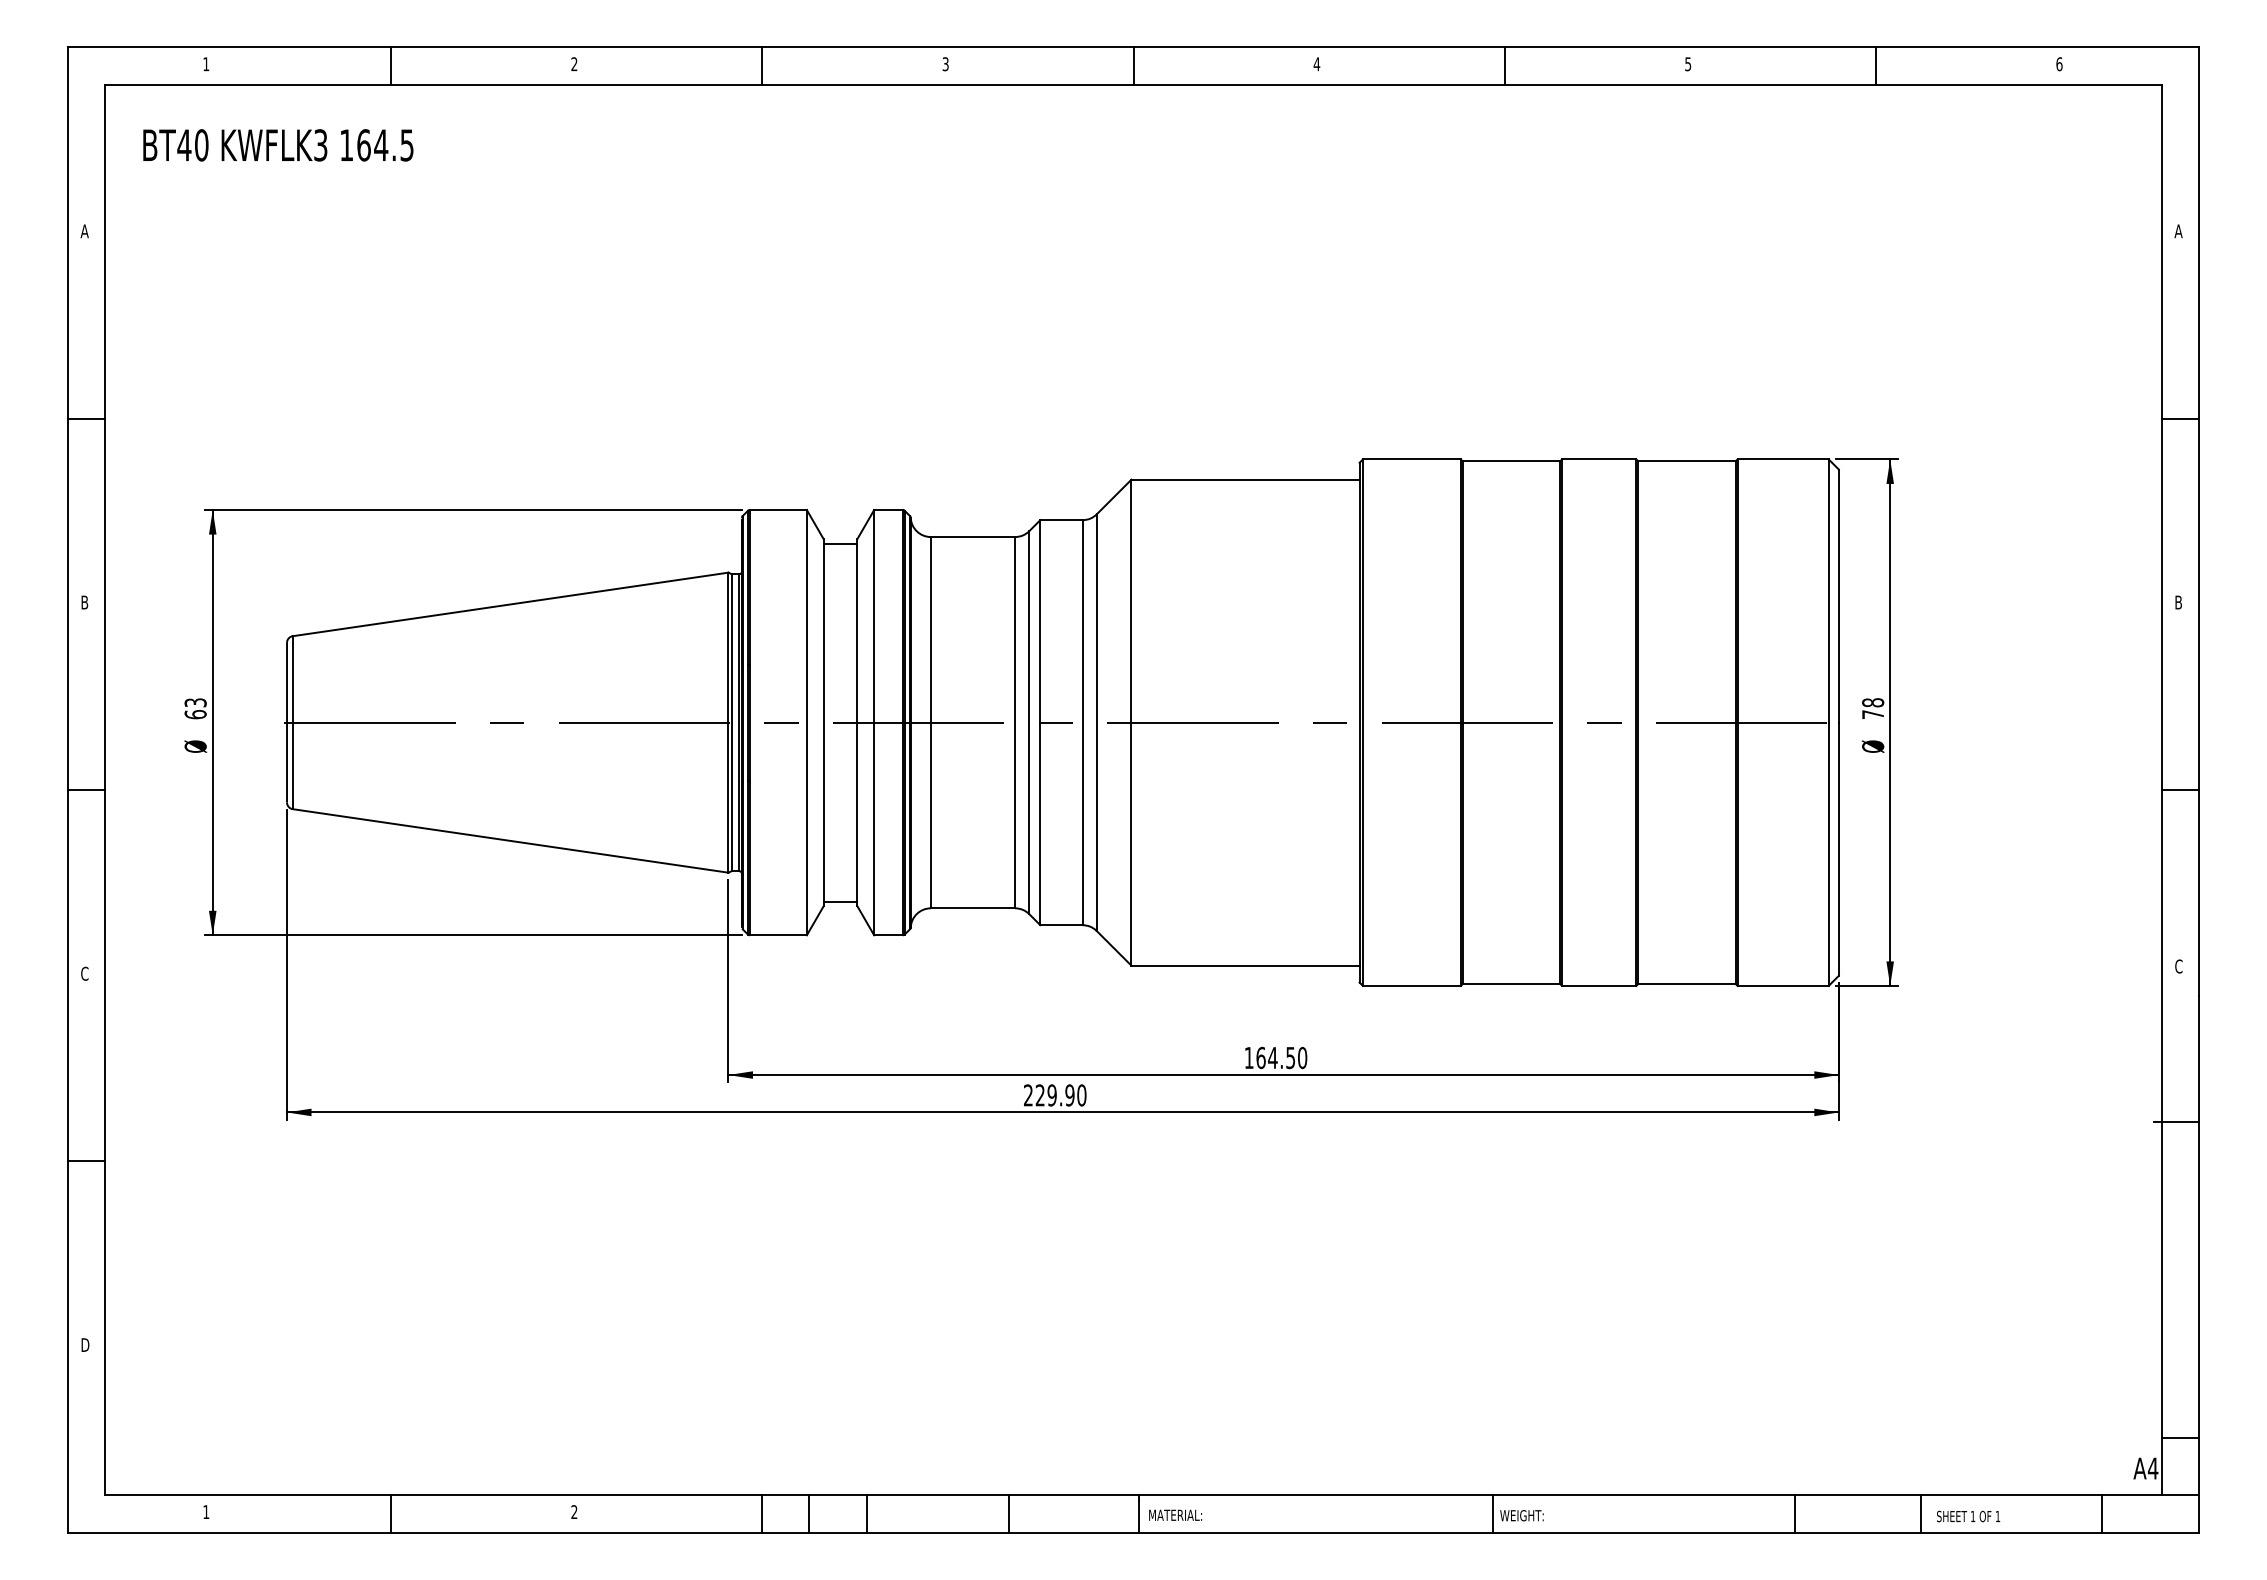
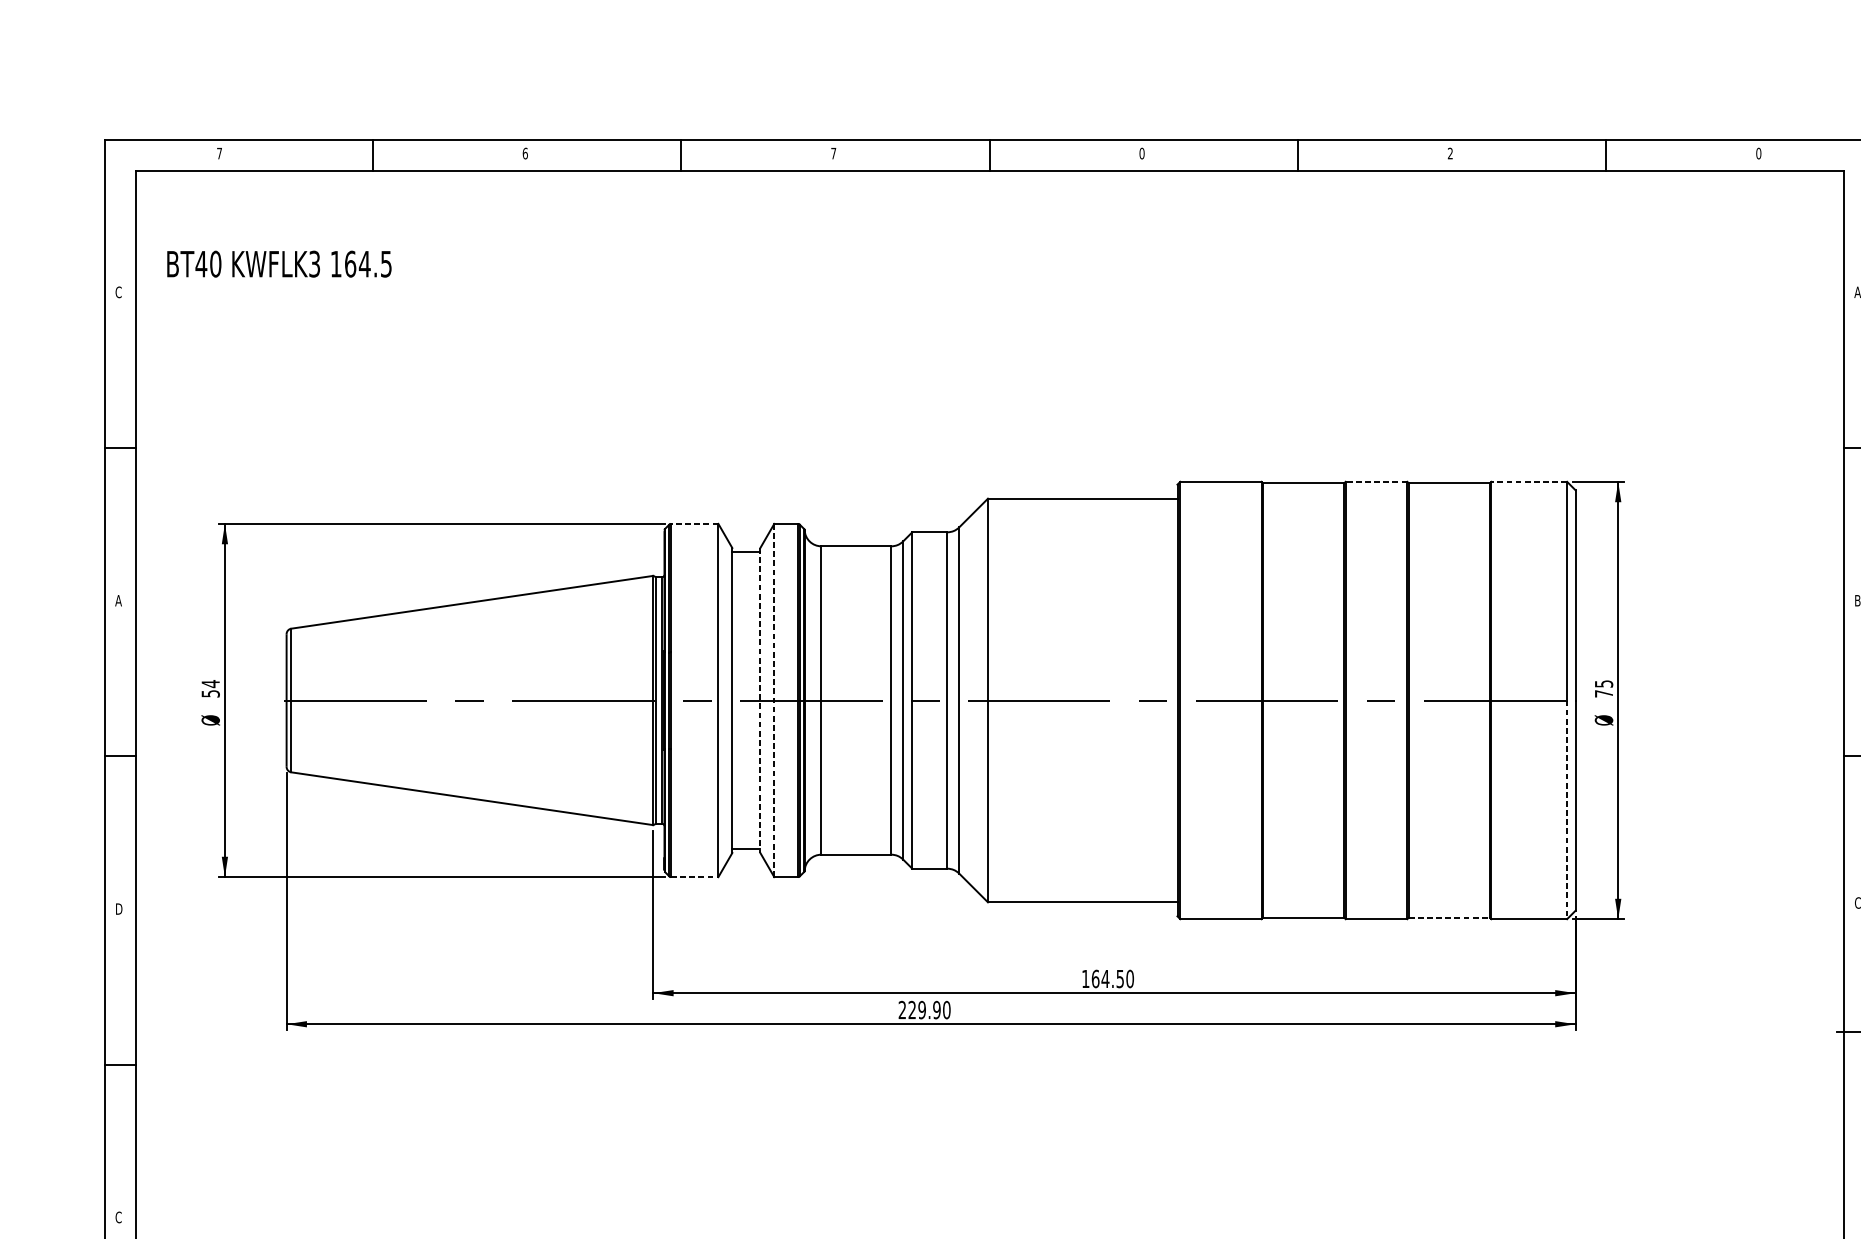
text: (2059, 63) -> (1758, 152), 6 -> 0
text: (206, 64) -> (219, 153), 1 -> 7
text: (574, 64) -> (525, 153), 2 -> 6
text: (945, 64) -> (833, 153), 3 -> 7
text: (1316, 64) -> (1141, 153), 4 -> 0
text: (1688, 64) -> (1450, 153), 5 -> 2
text: (278, 145) -> (279, 264), moved
text: (84, 231) -> (118, 292), A -> C
line: (1598, 459) -> (1375, 481), solid -> dashed
line: (1783, 459) -> (1529, 481), solid -> dashed
line: (778, 510) -> (694, 524), solid -> dashed
text: (84, 602) -> (118, 600), B -> A
text: (1873, 702) -> (1604, 683), 78 -> 75
text: (195, 708) -> (210, 688), 63 -> 54
line: (857, 722) -> (760, 700), solid -> dashed
line: (874, 722) -> (774, 700), solid -> dashed
line: (1828, 854) -> (1566, 809), solid -> dashed
line: (778, 935) -> (694, 877), solid -> dashed
text: (85, 973) -> (119, 908), C -> D
line: (1686, 984) -> (1449, 917), solid -> dashed
text: (85, 1345) -> (119, 1217), D -> C

